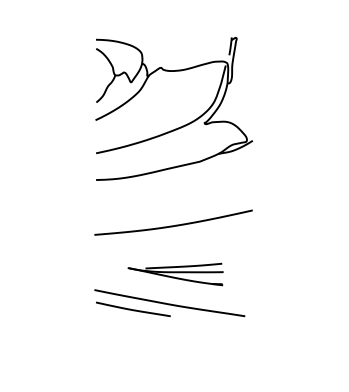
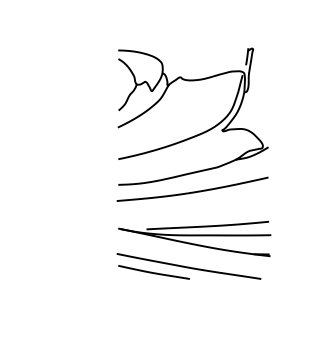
part: (182, 125) -> (201, 132), moved
part: (175, 274) -> (194, 238), size x1.67

